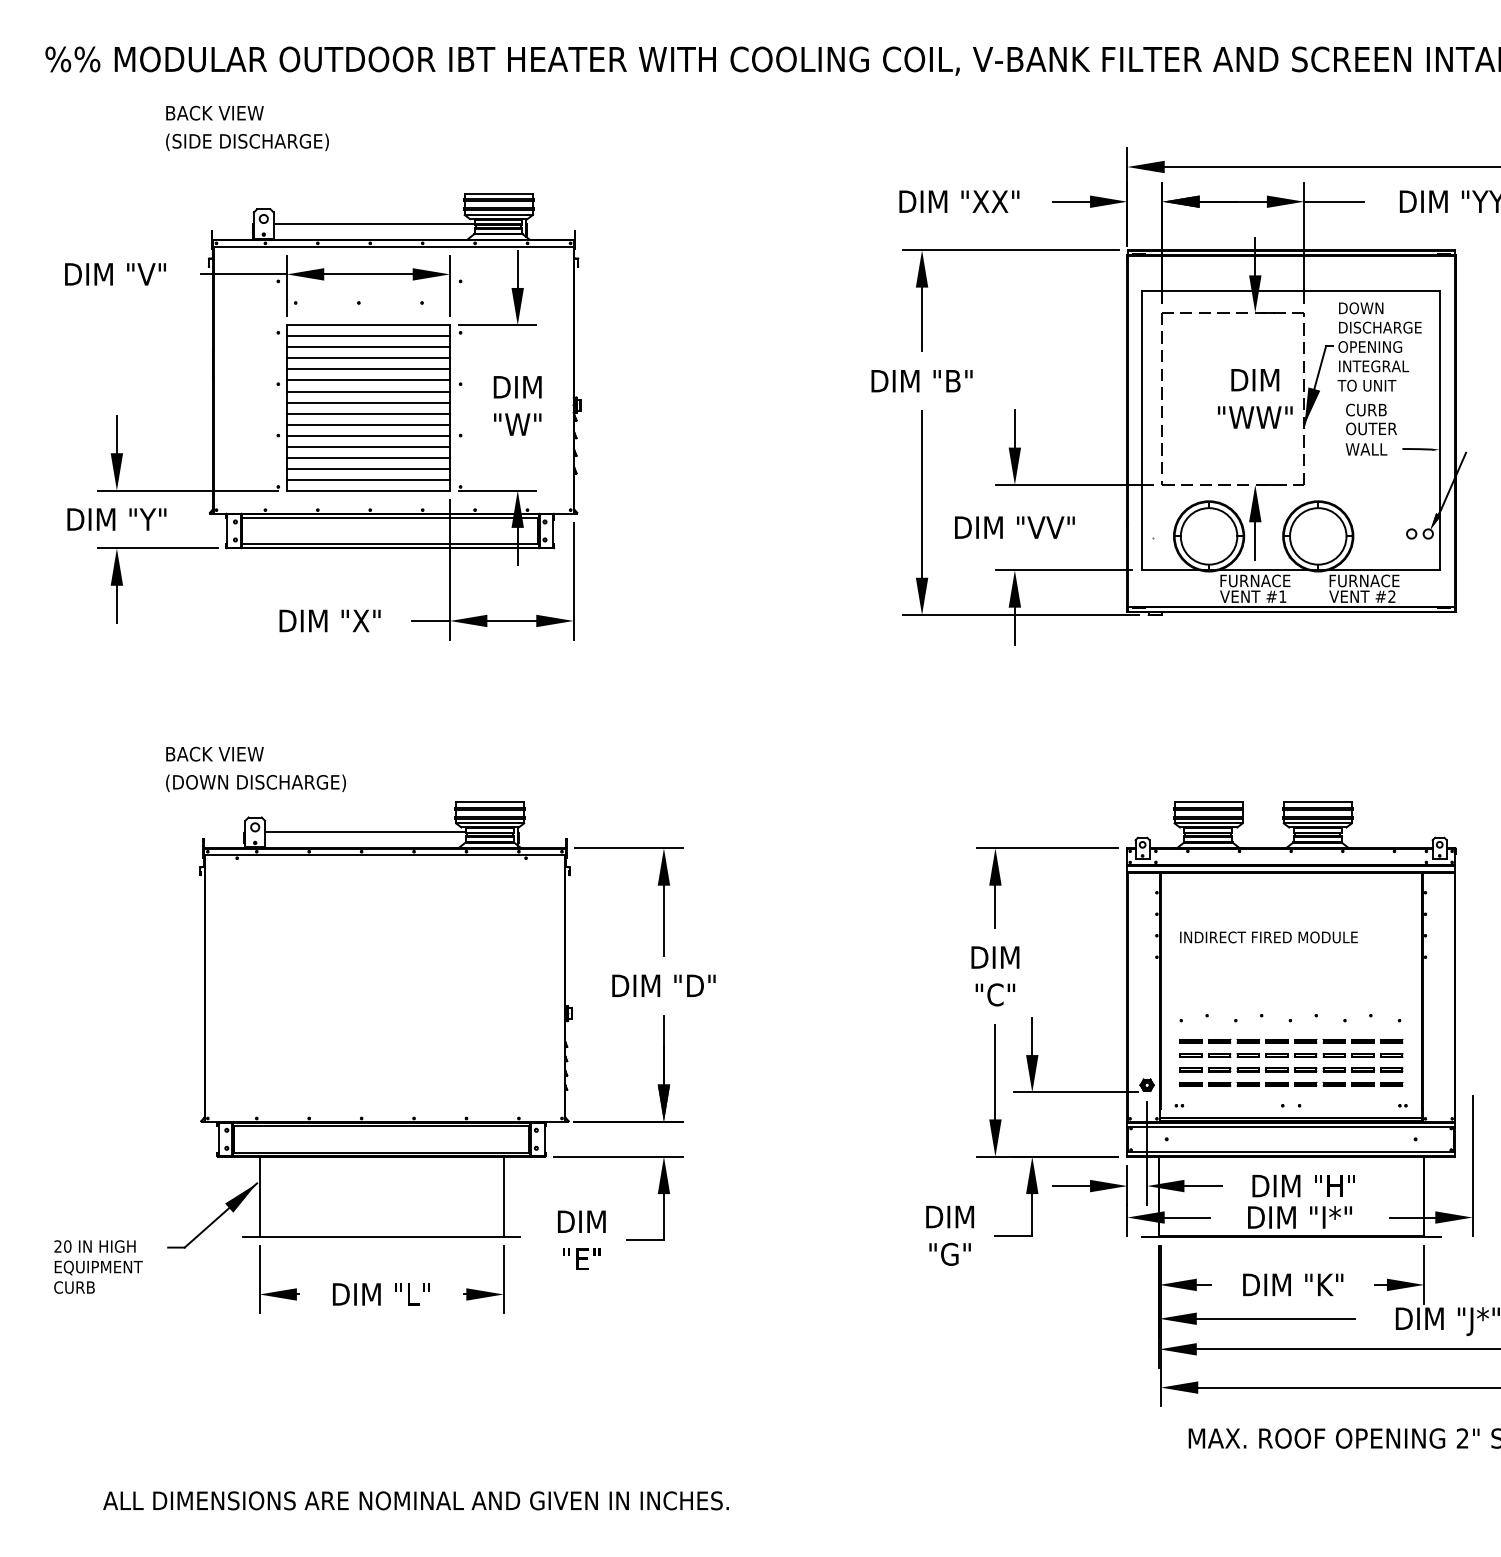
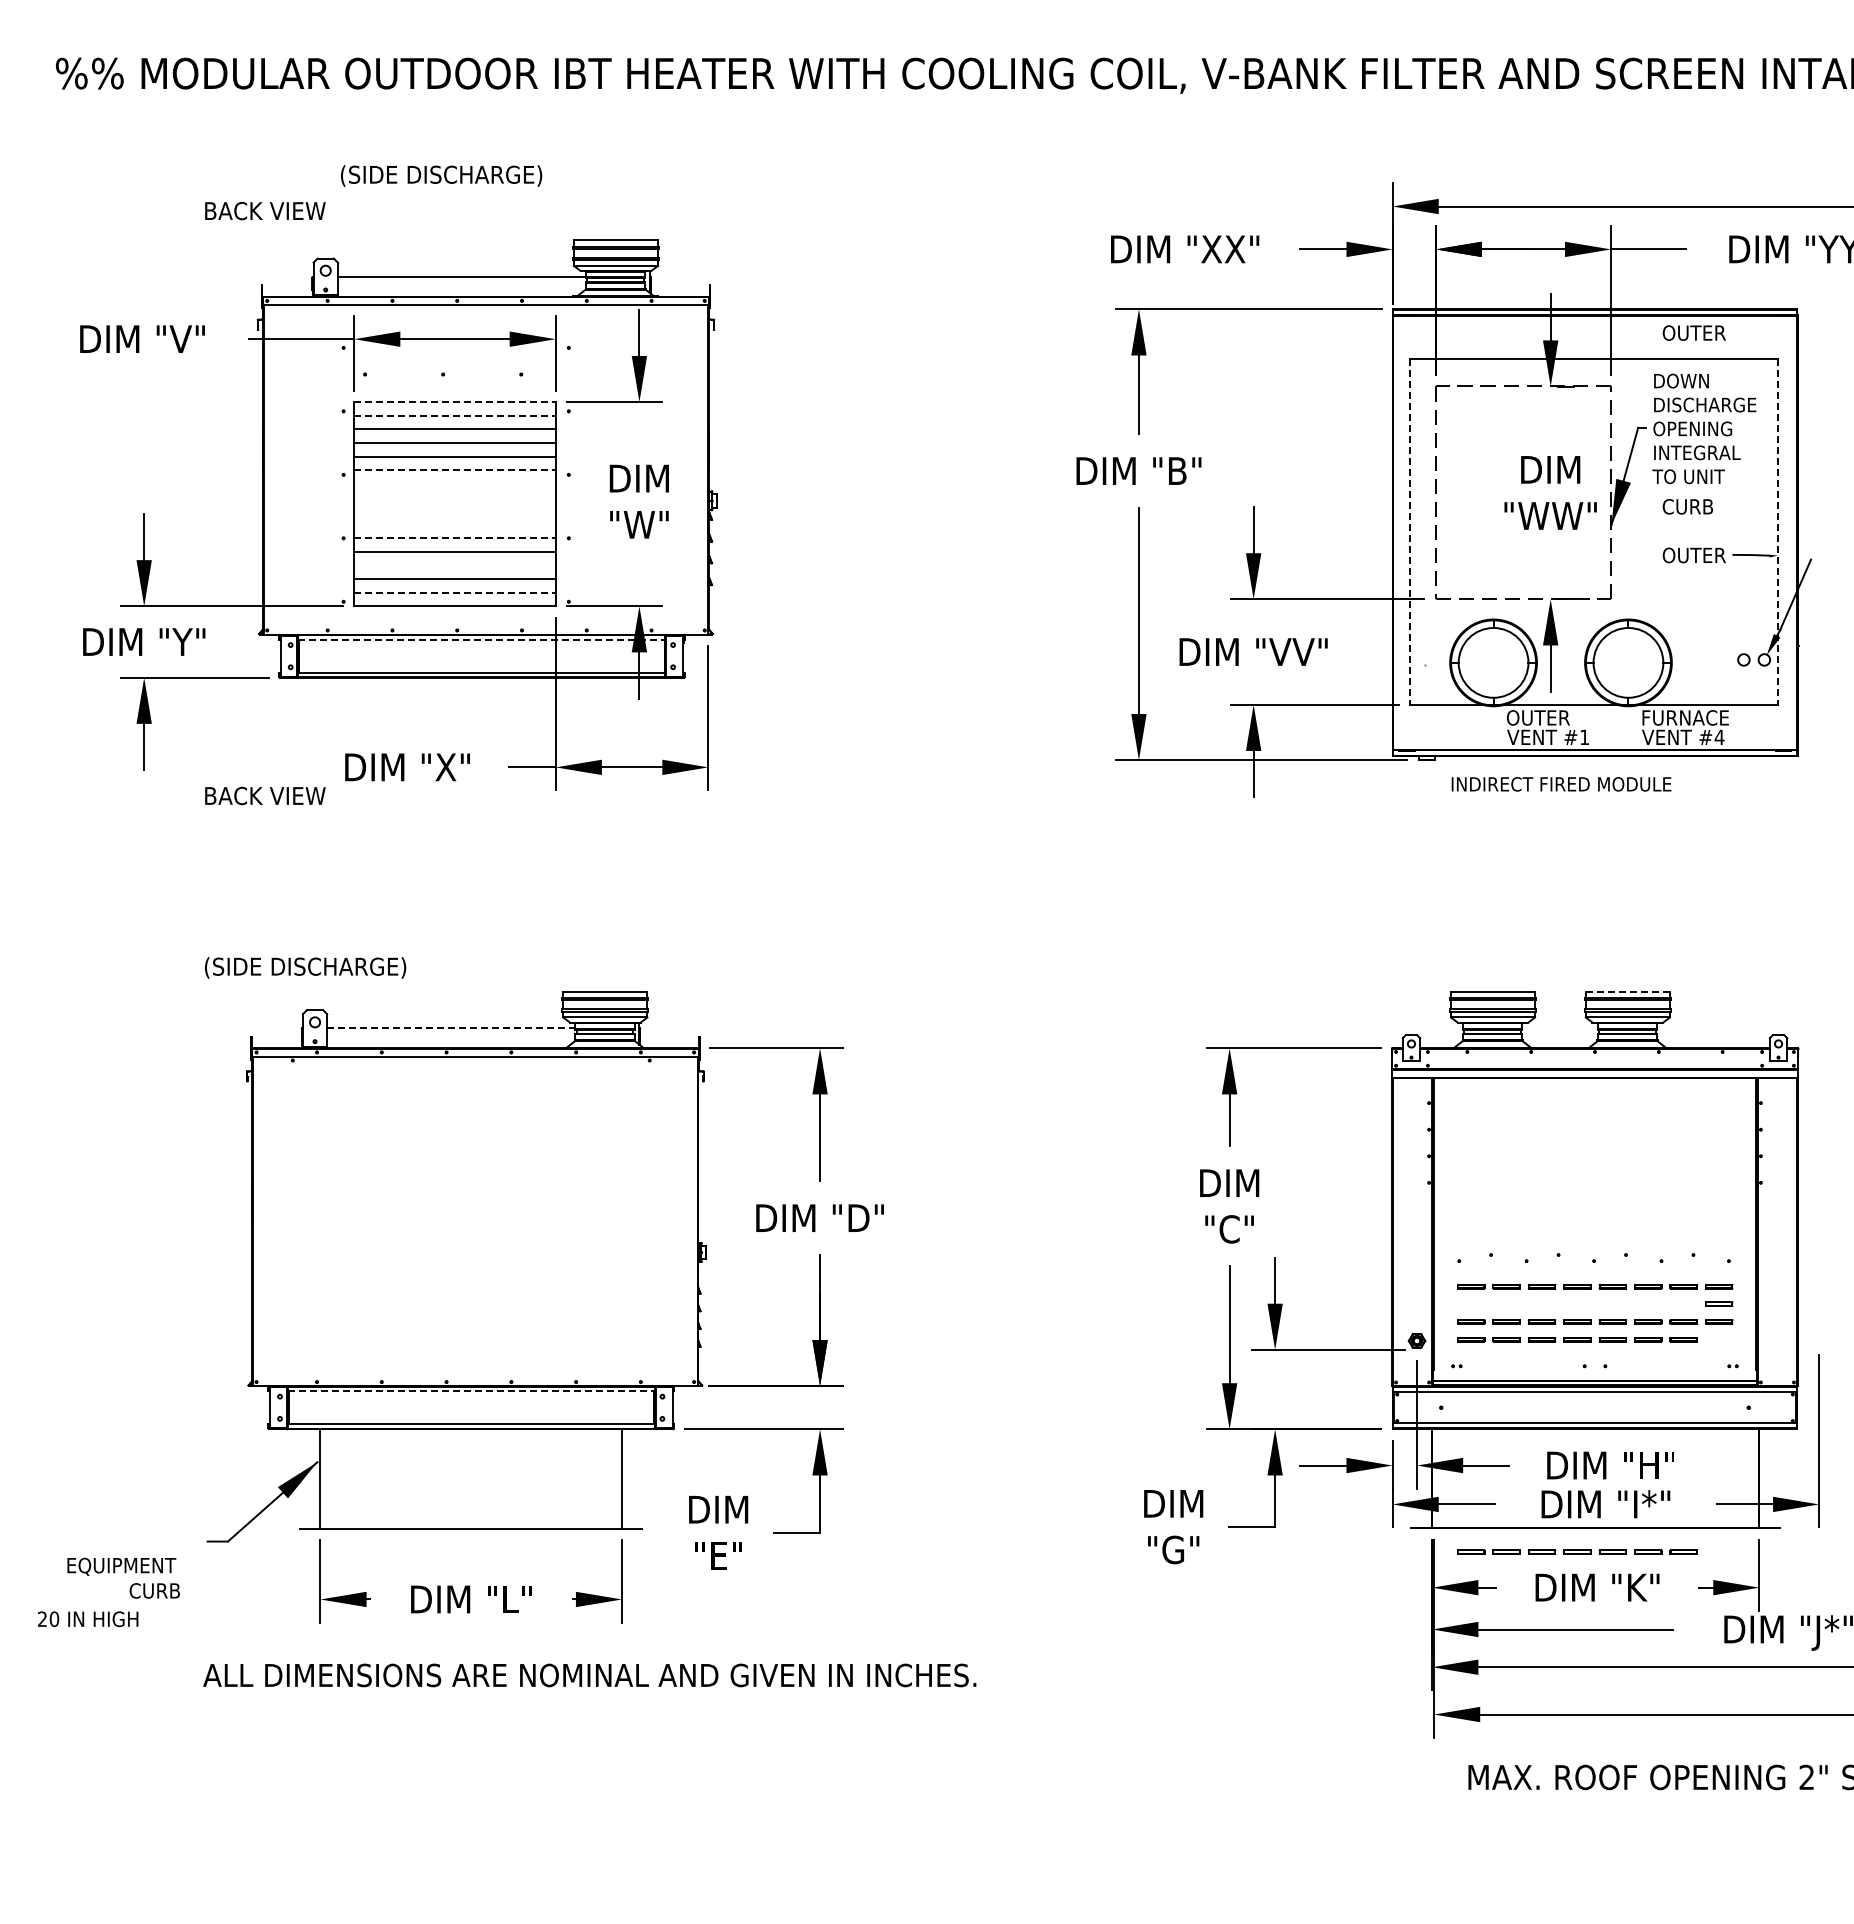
text: (215, 113) -> (265, 211), moved
text: (247, 141) -> (441, 175), moved
line: (368, 325) -> (454, 402), solid -> dashed
line: (368, 336) -> (454, 415), solid -> dashed
line: (368, 380) -> (454, 470), solid -> dashed
line: (368, 391) -> (454, 483), removed
line: (368, 402) -> (454, 497), removed
line: (368, 413) -> (454, 511), removed
line: (368, 424) -> (454, 524), removed
text: (1370, 428) -> (1693, 332), moved
line: (1141, 430) -> (1410, 532), solid -> dashed
line: (1439, 430) -> (1778, 532), solid -> dashed
line: (368, 435) -> (454, 538), solid -> dashed
text: (1370, 449) -> (1693, 555), WALL -> OUTER
line: (368, 457) -> (454, 565), removed
line: (368, 479) -> (454, 592), solid -> dashed
line: (389, 517) -> (481, 639), solid -> dashed
text: (1254, 580) -> (1549, 717), FURNACE -> OUTER
text: (1391, 595) -> (1719, 736), #2 -> #4
text: (215, 753) -> (265, 795), moved
text: (259, 782) -> (320, 967), (DOWN DISCHARGE) -> (SIDE DISCHARGE)
line: (1317, 802) -> (1627, 991), solid -> dashed
line: (365, 832) -> (451, 1028), solid -> dashed
text: (1268, 937) -> (1561, 784), moved
part: (1277, 1054) -> (1577, 1551), moved
part: (1391, 1084) -> (1719, 1339), removed
line: (381, 1126) -> (471, 1391), solid -> dashed
text: (95, 1246) -> (88, 1619), moved
text: (74, 1287) -> (154, 1590), moved
text: (415, 1500) -> (589, 1675), moved

